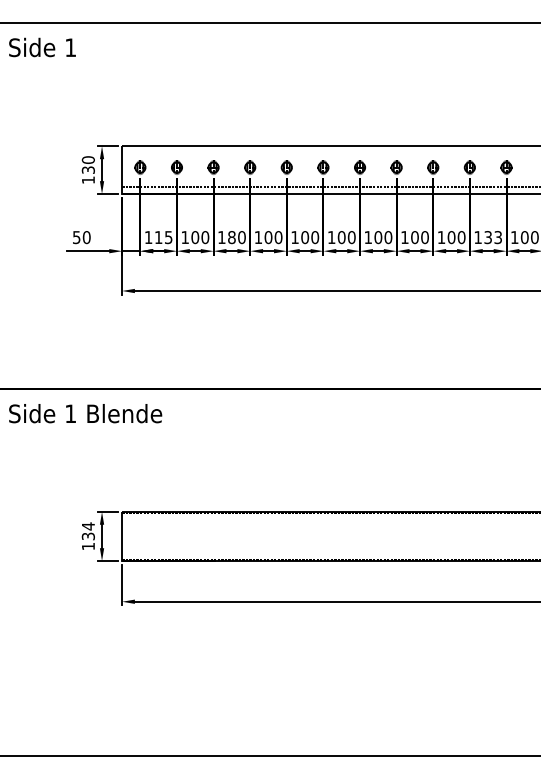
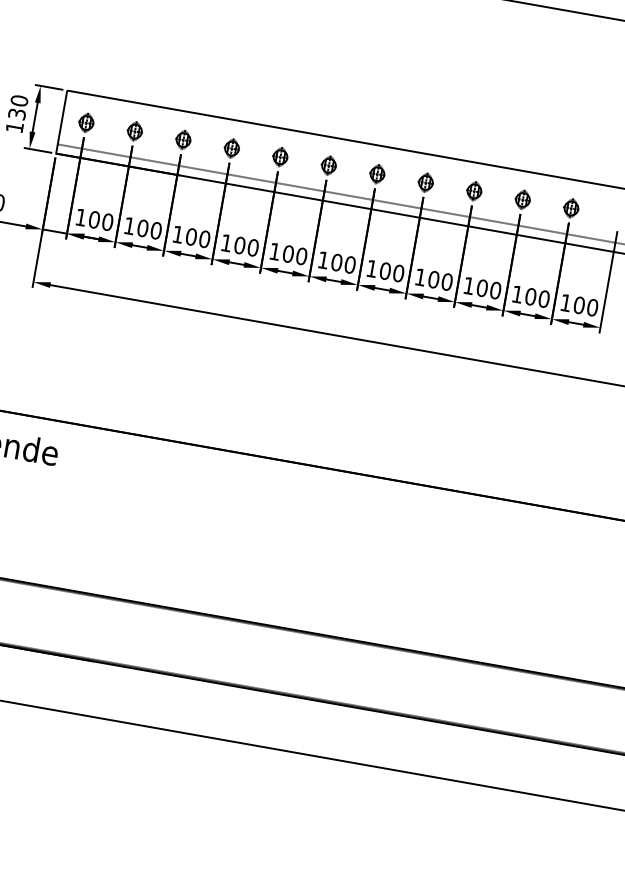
text: (163, 237) -> (100, 220), 115 -> 100
text: (231, 237) -> (190, 236), 180 -> 100
text: (493, 237) -> (537, 298), 133 -> 100

